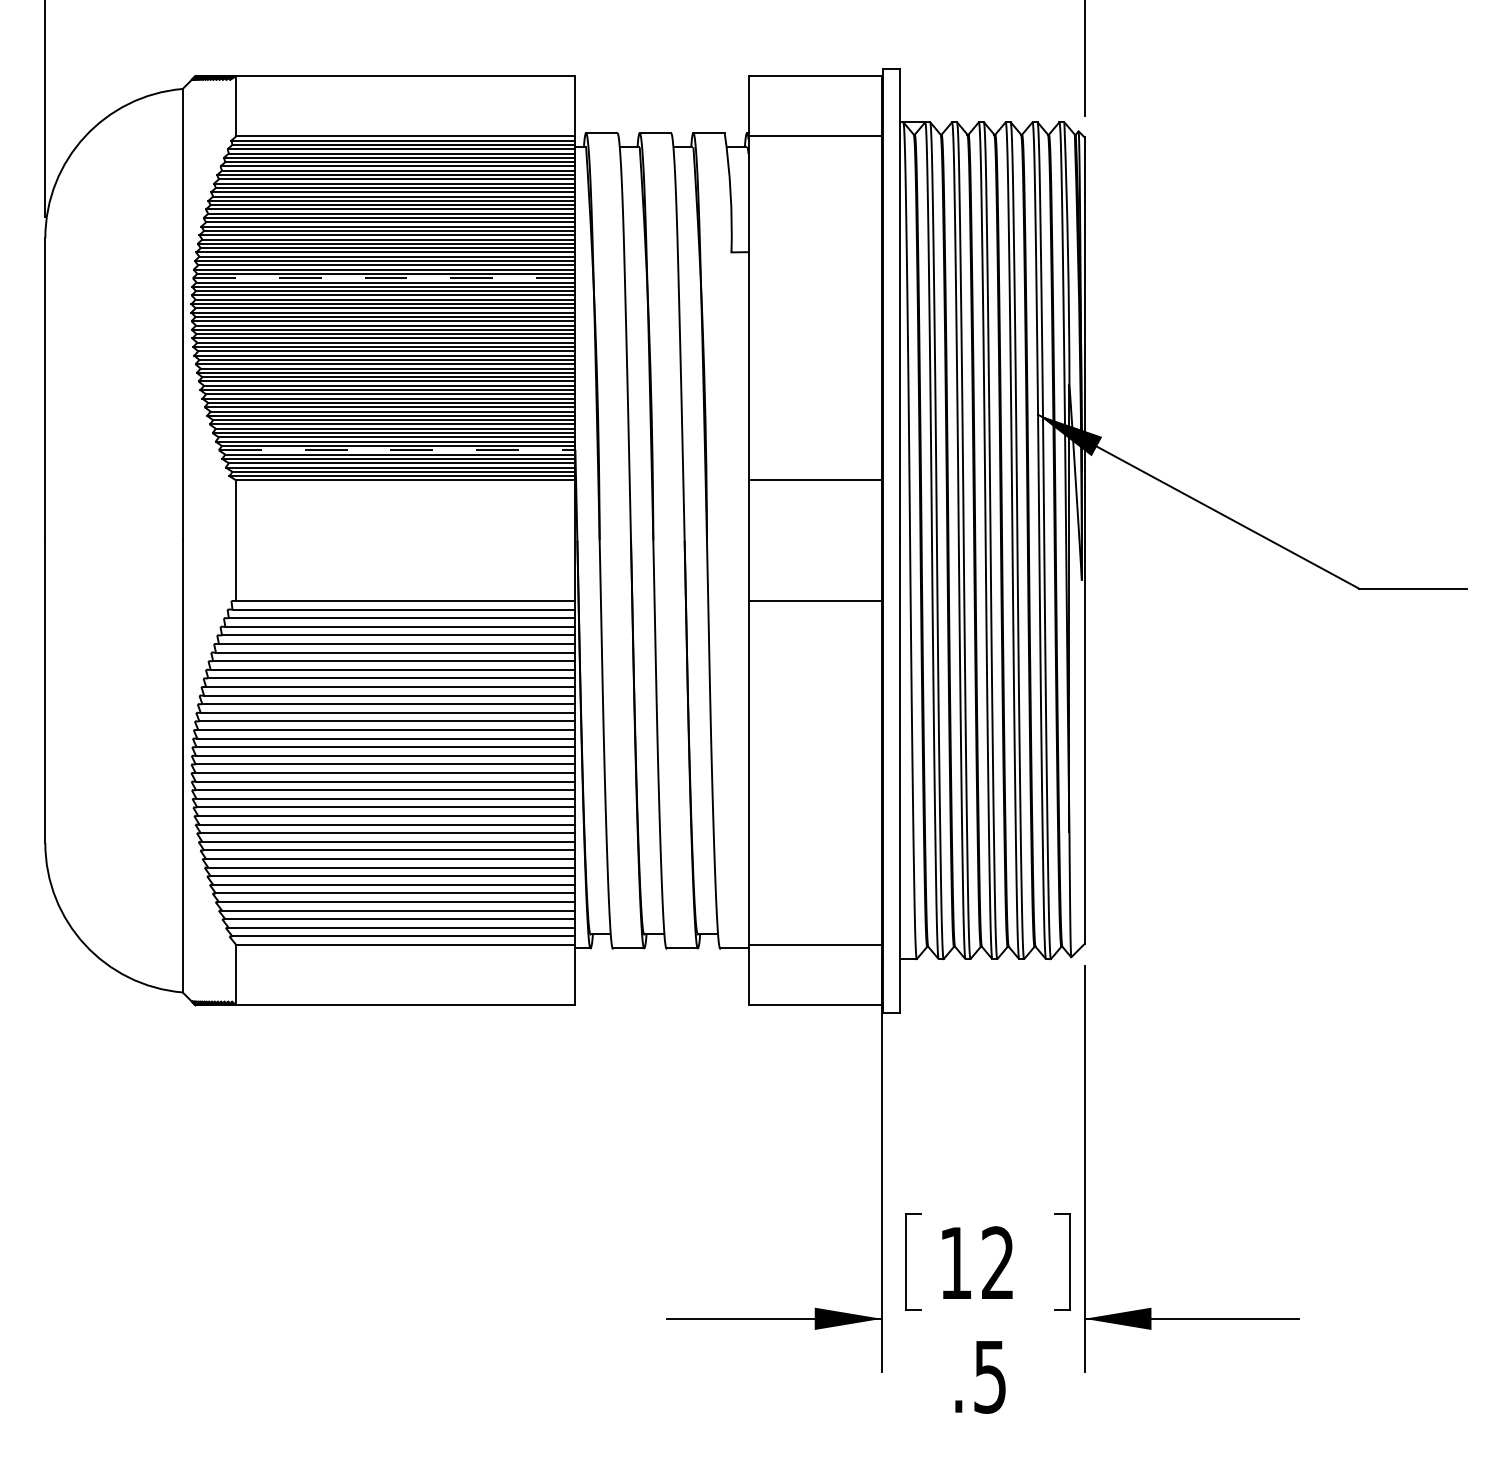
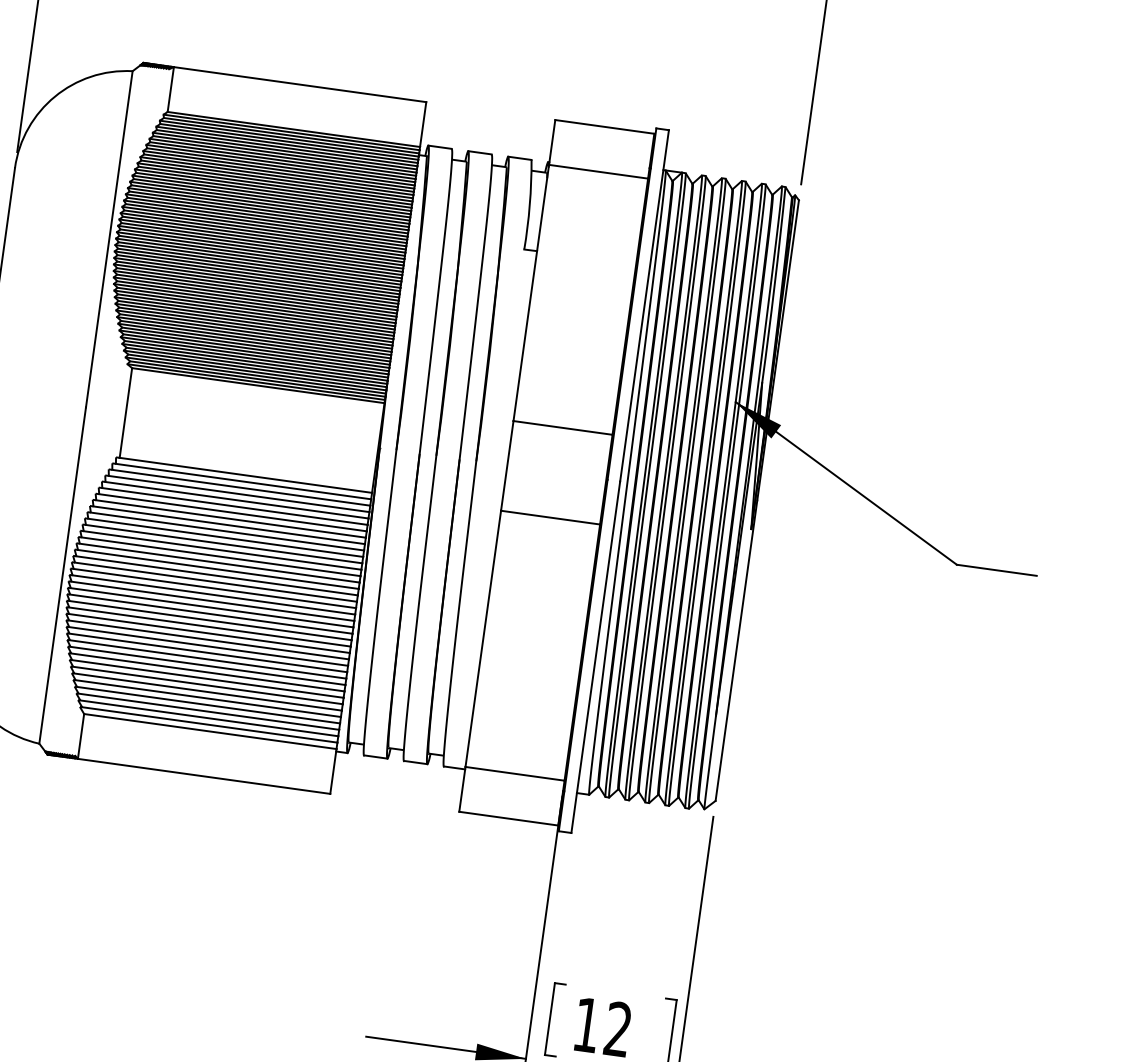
line: (384, 278) -> (263, 233), dashed -> solid
line: (397, 450) -> (255, 362), dashed -> solid

